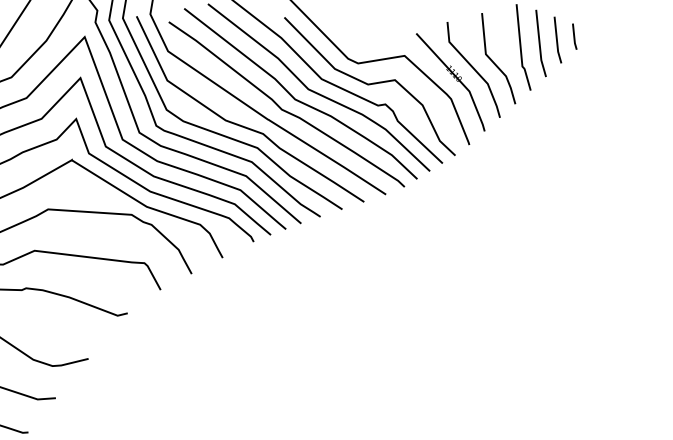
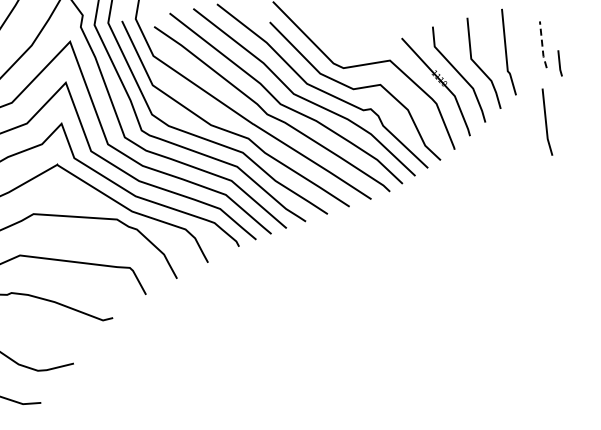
line: (574, 36) -> (559, 63), moved
line: (557, 41) -> (542, 46), solid -> dashed
line: (540, 43) -> (546, 122), moved

